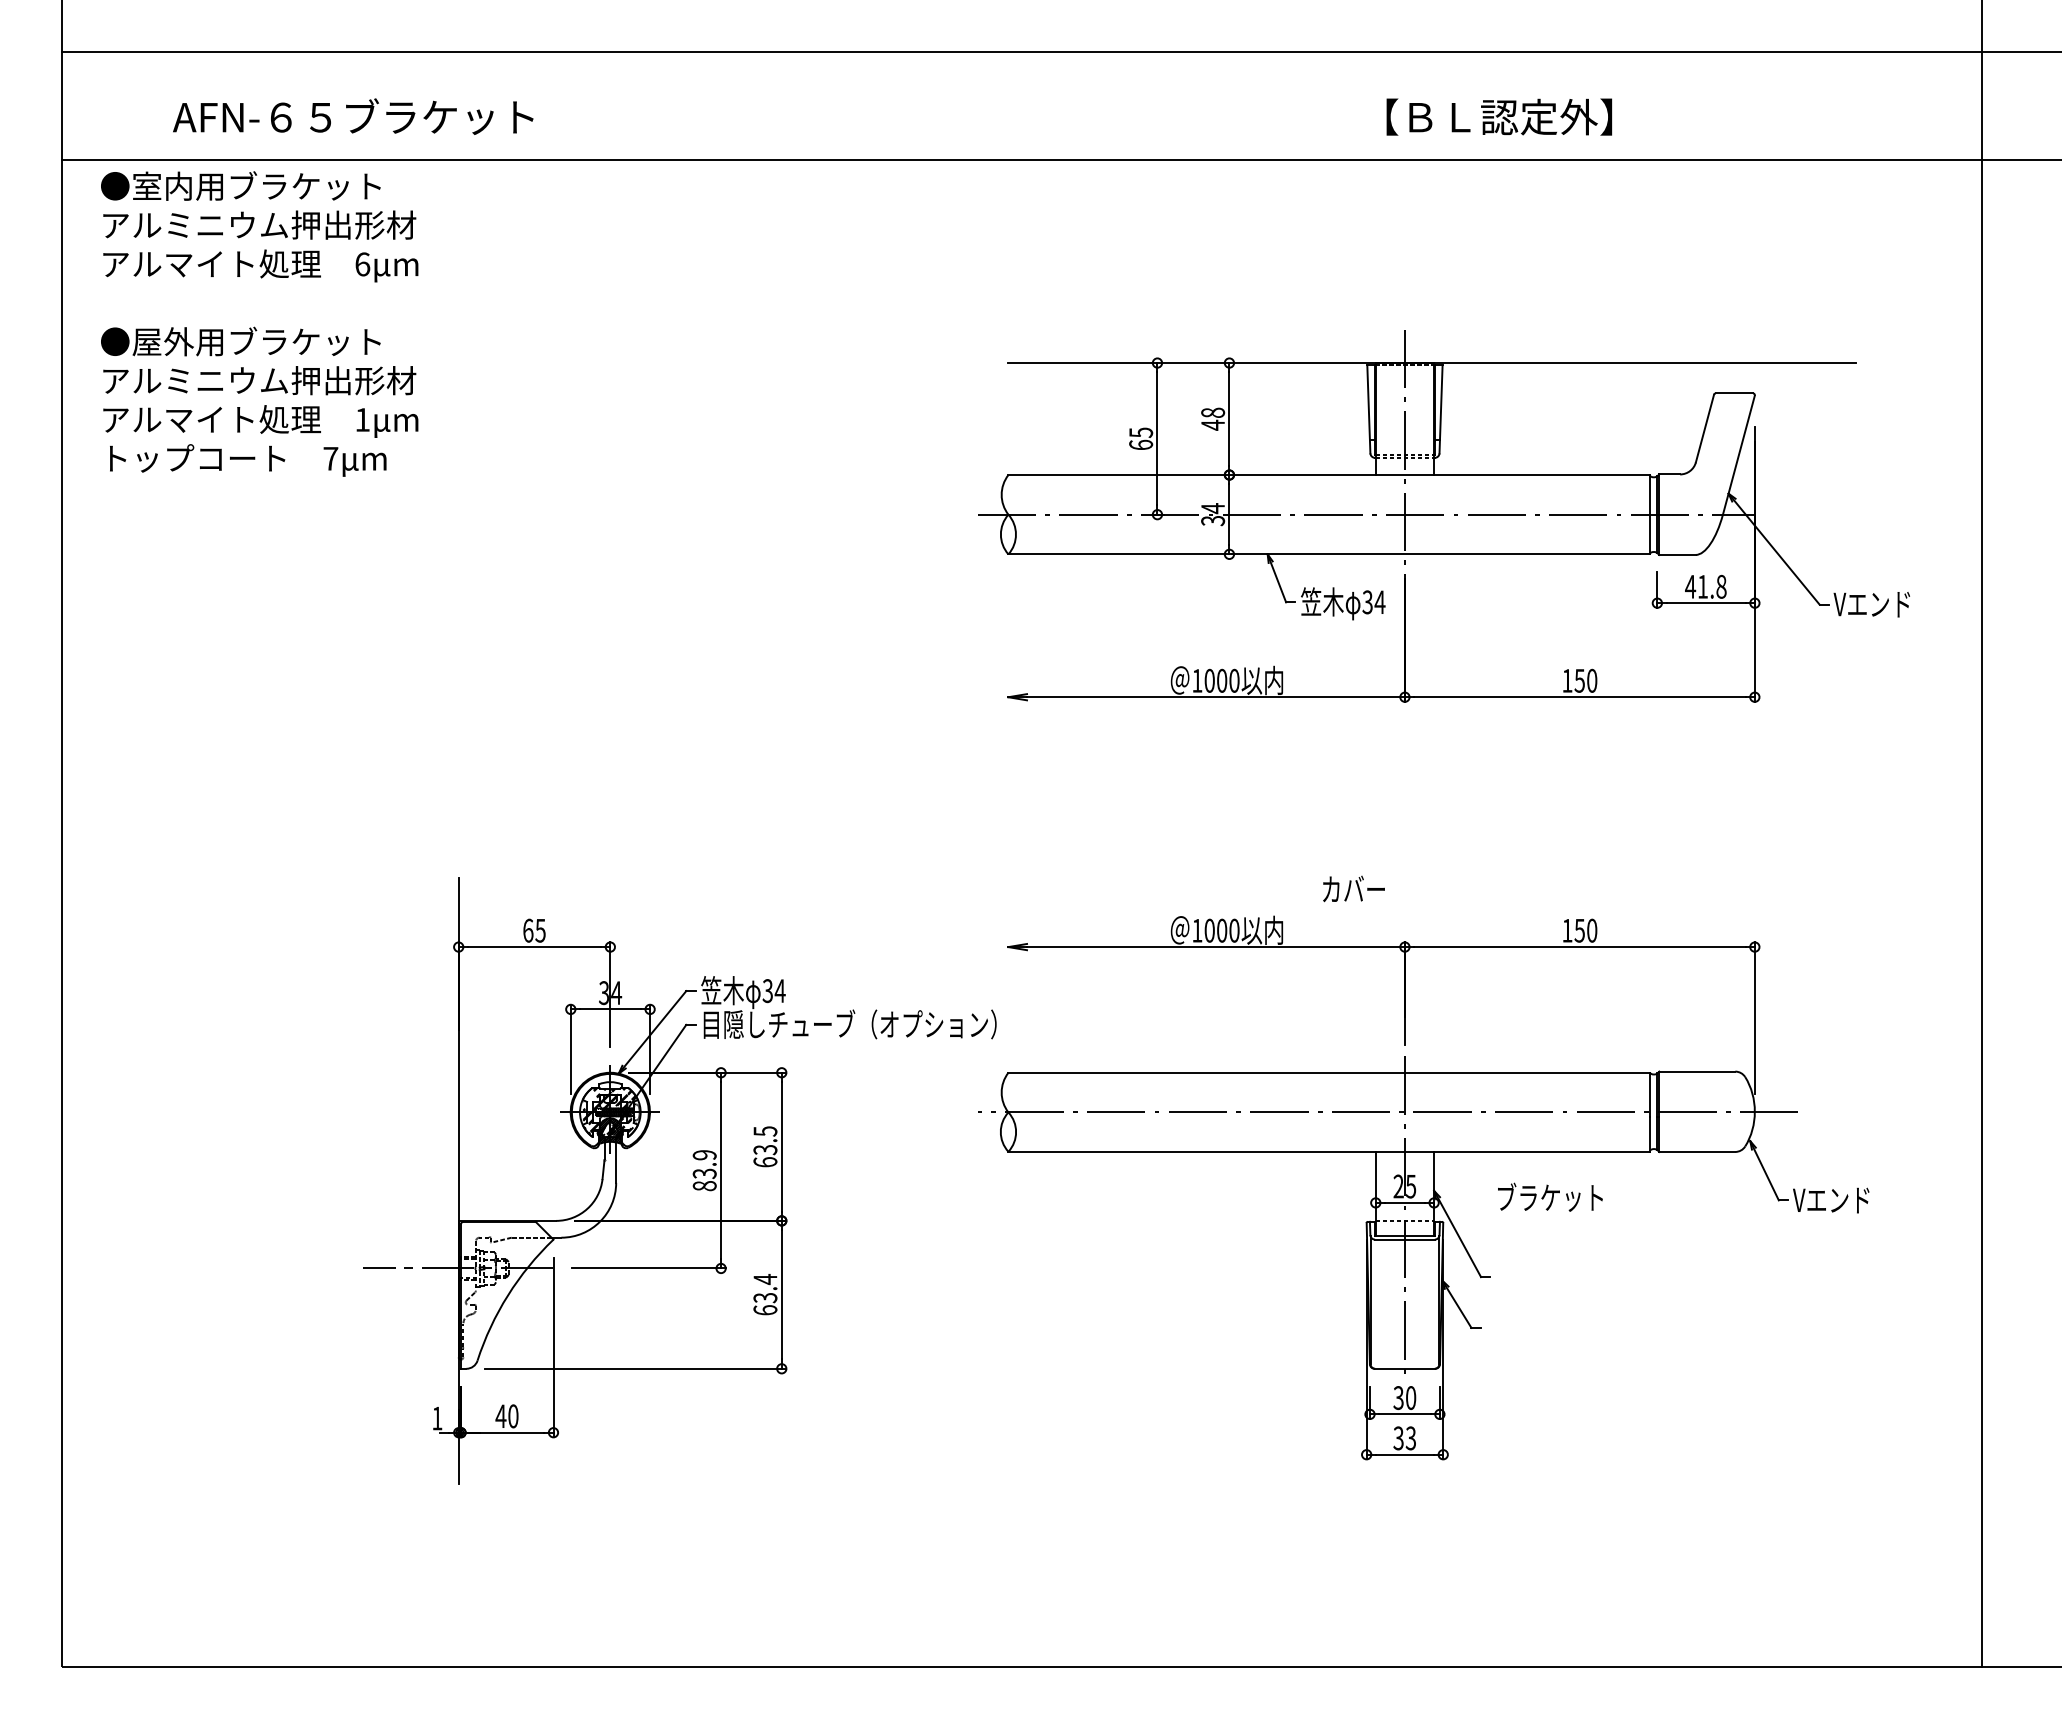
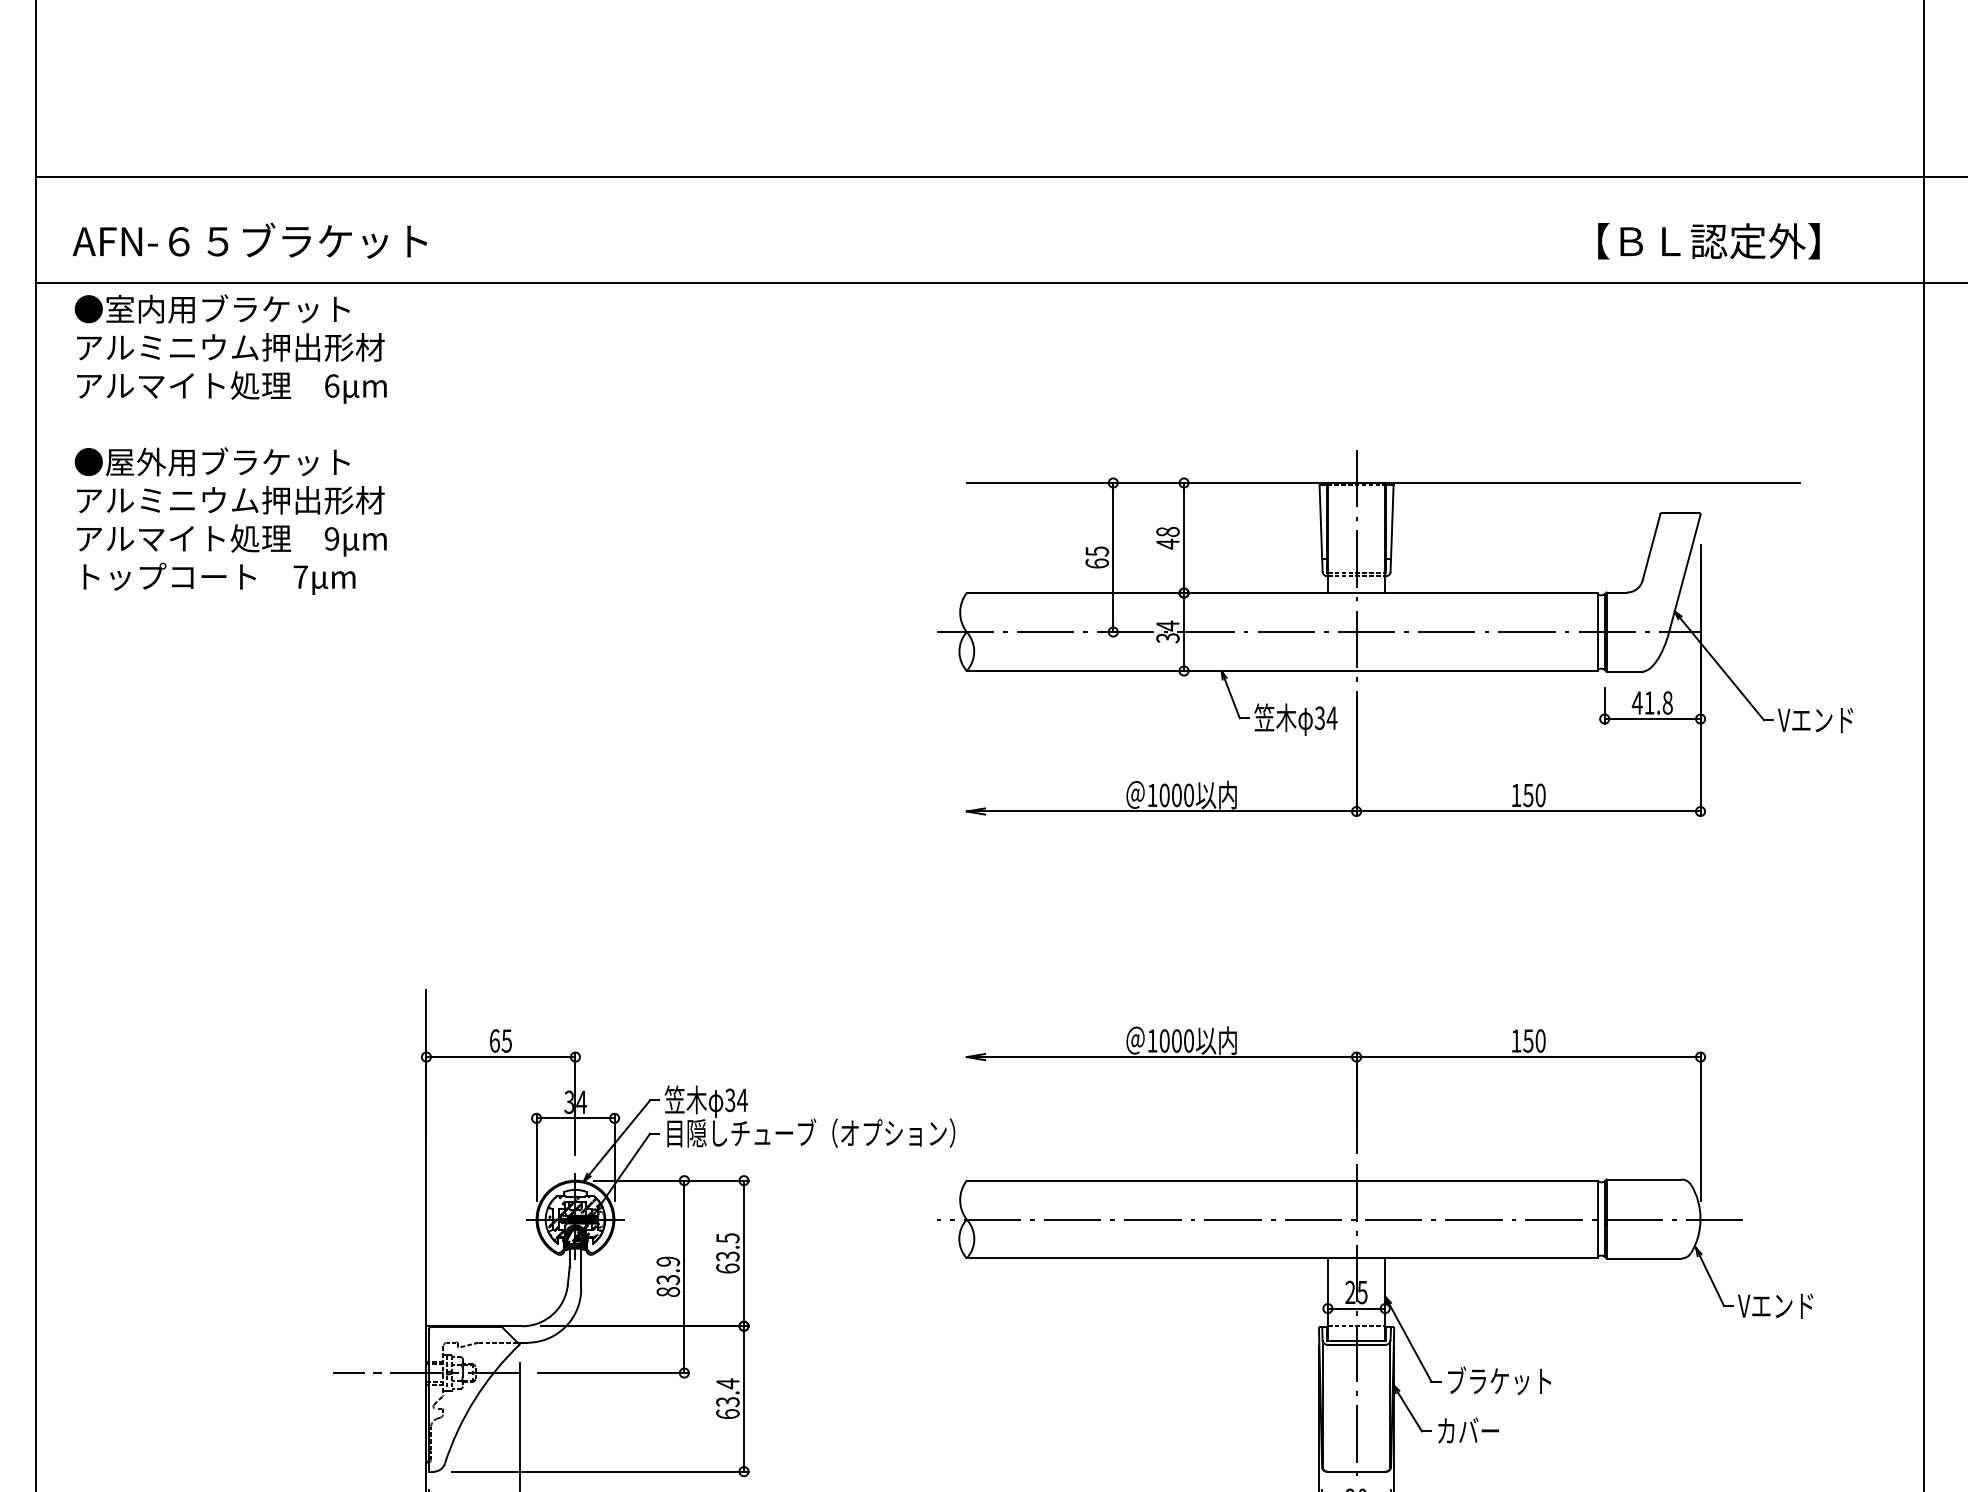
text: (353, 116) -> (250, 240), moved
text: (1499, 116) -> (1709, 240), moved
text: (362, 419) -> (331, 538), 1µm -> 9µm
text: (1353, 888) -> (1468, 1430), moved
text: (1550, 1196) -> (1499, 1379), moved

